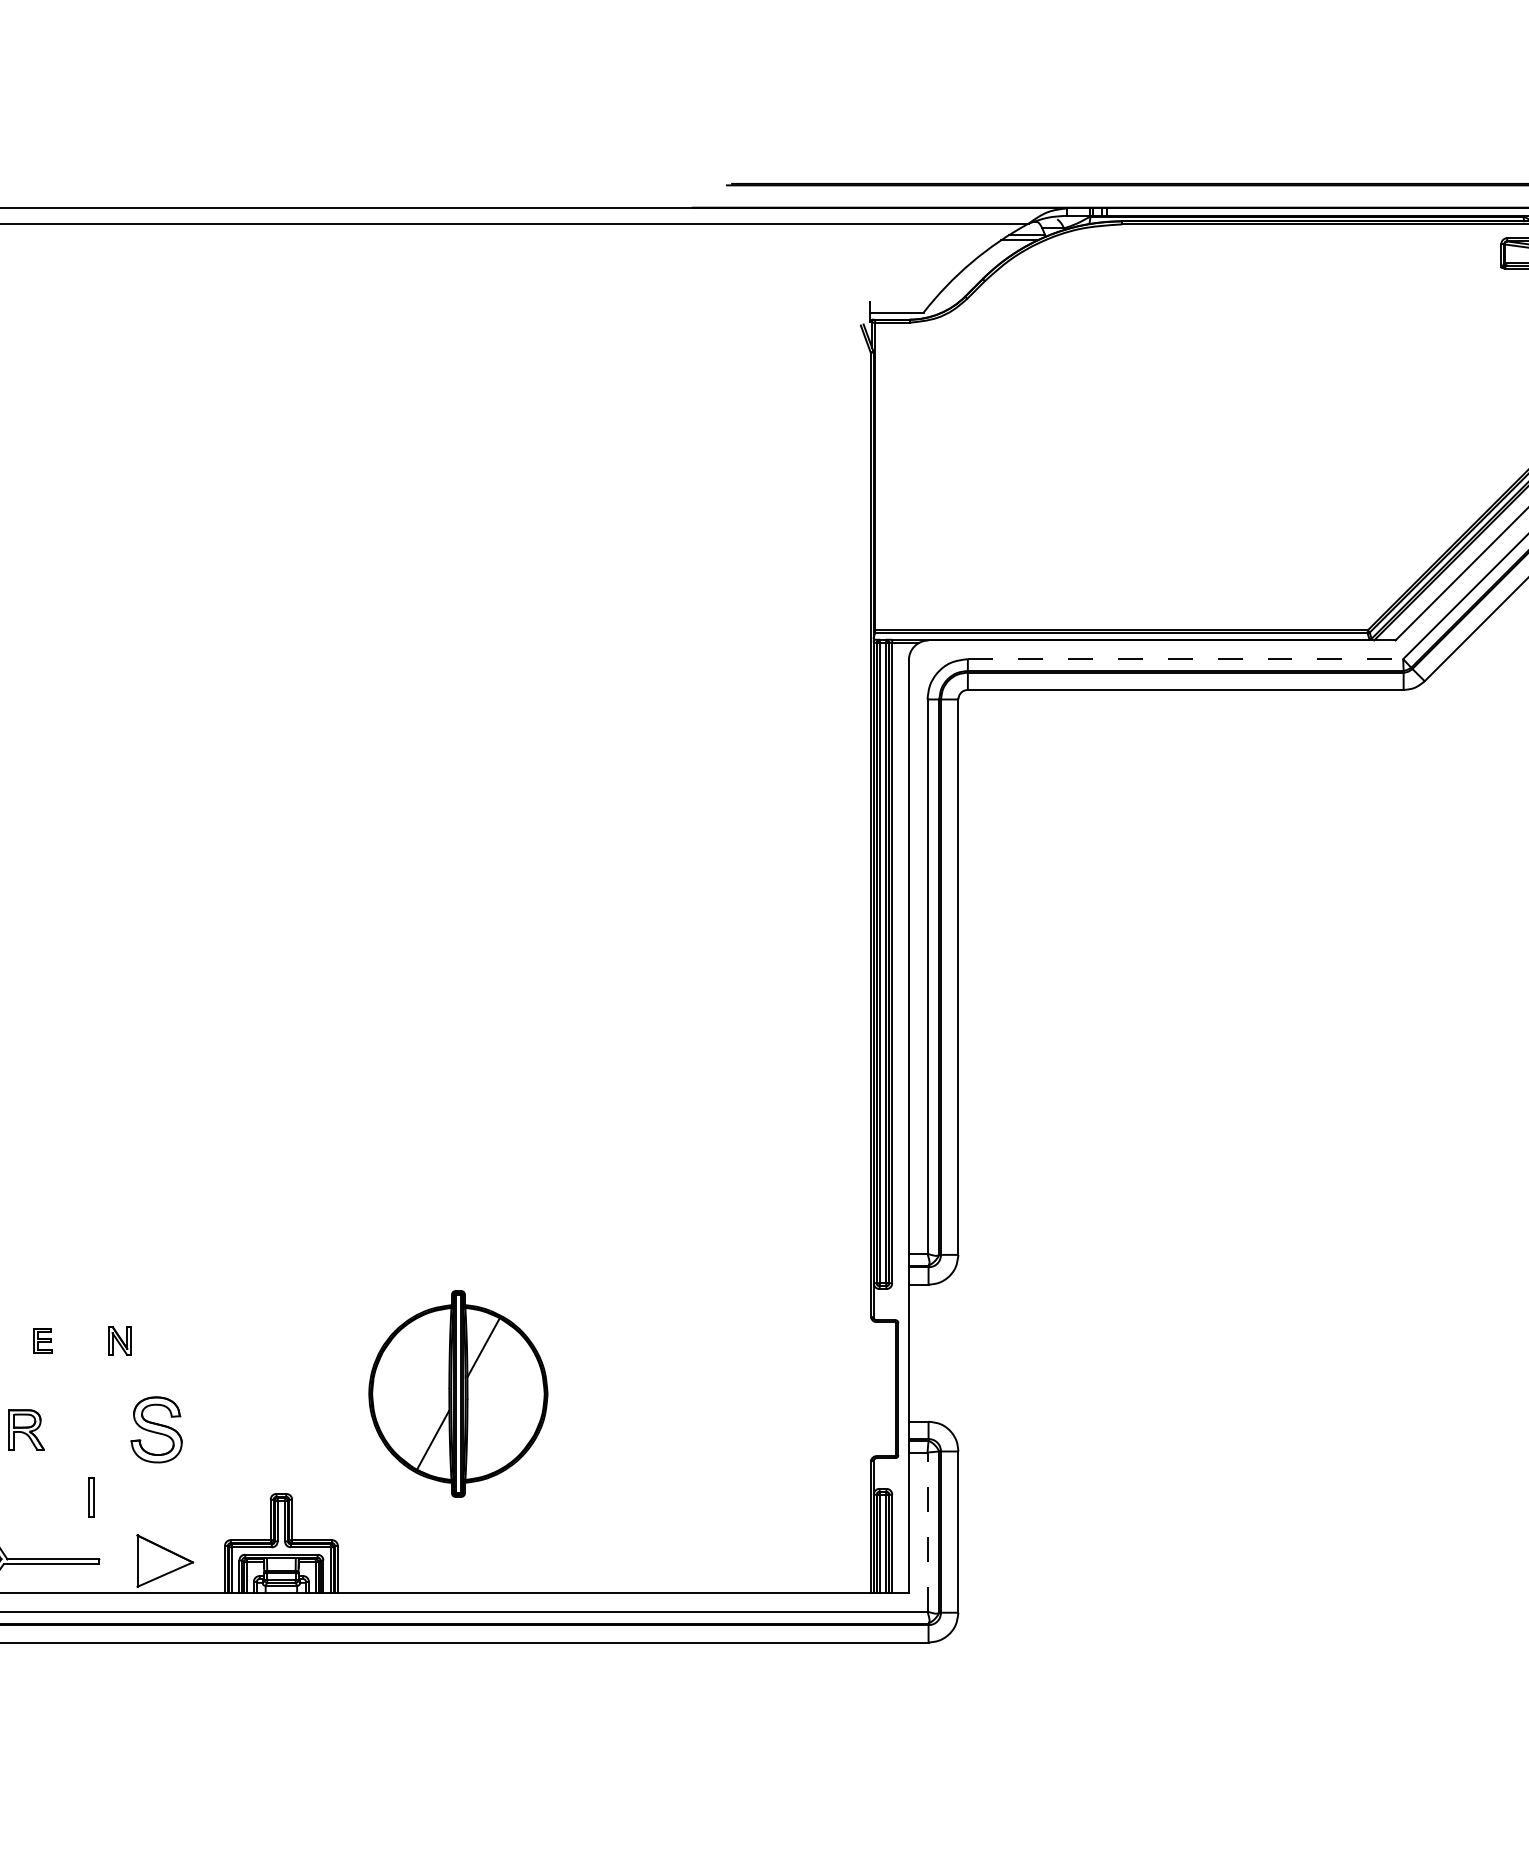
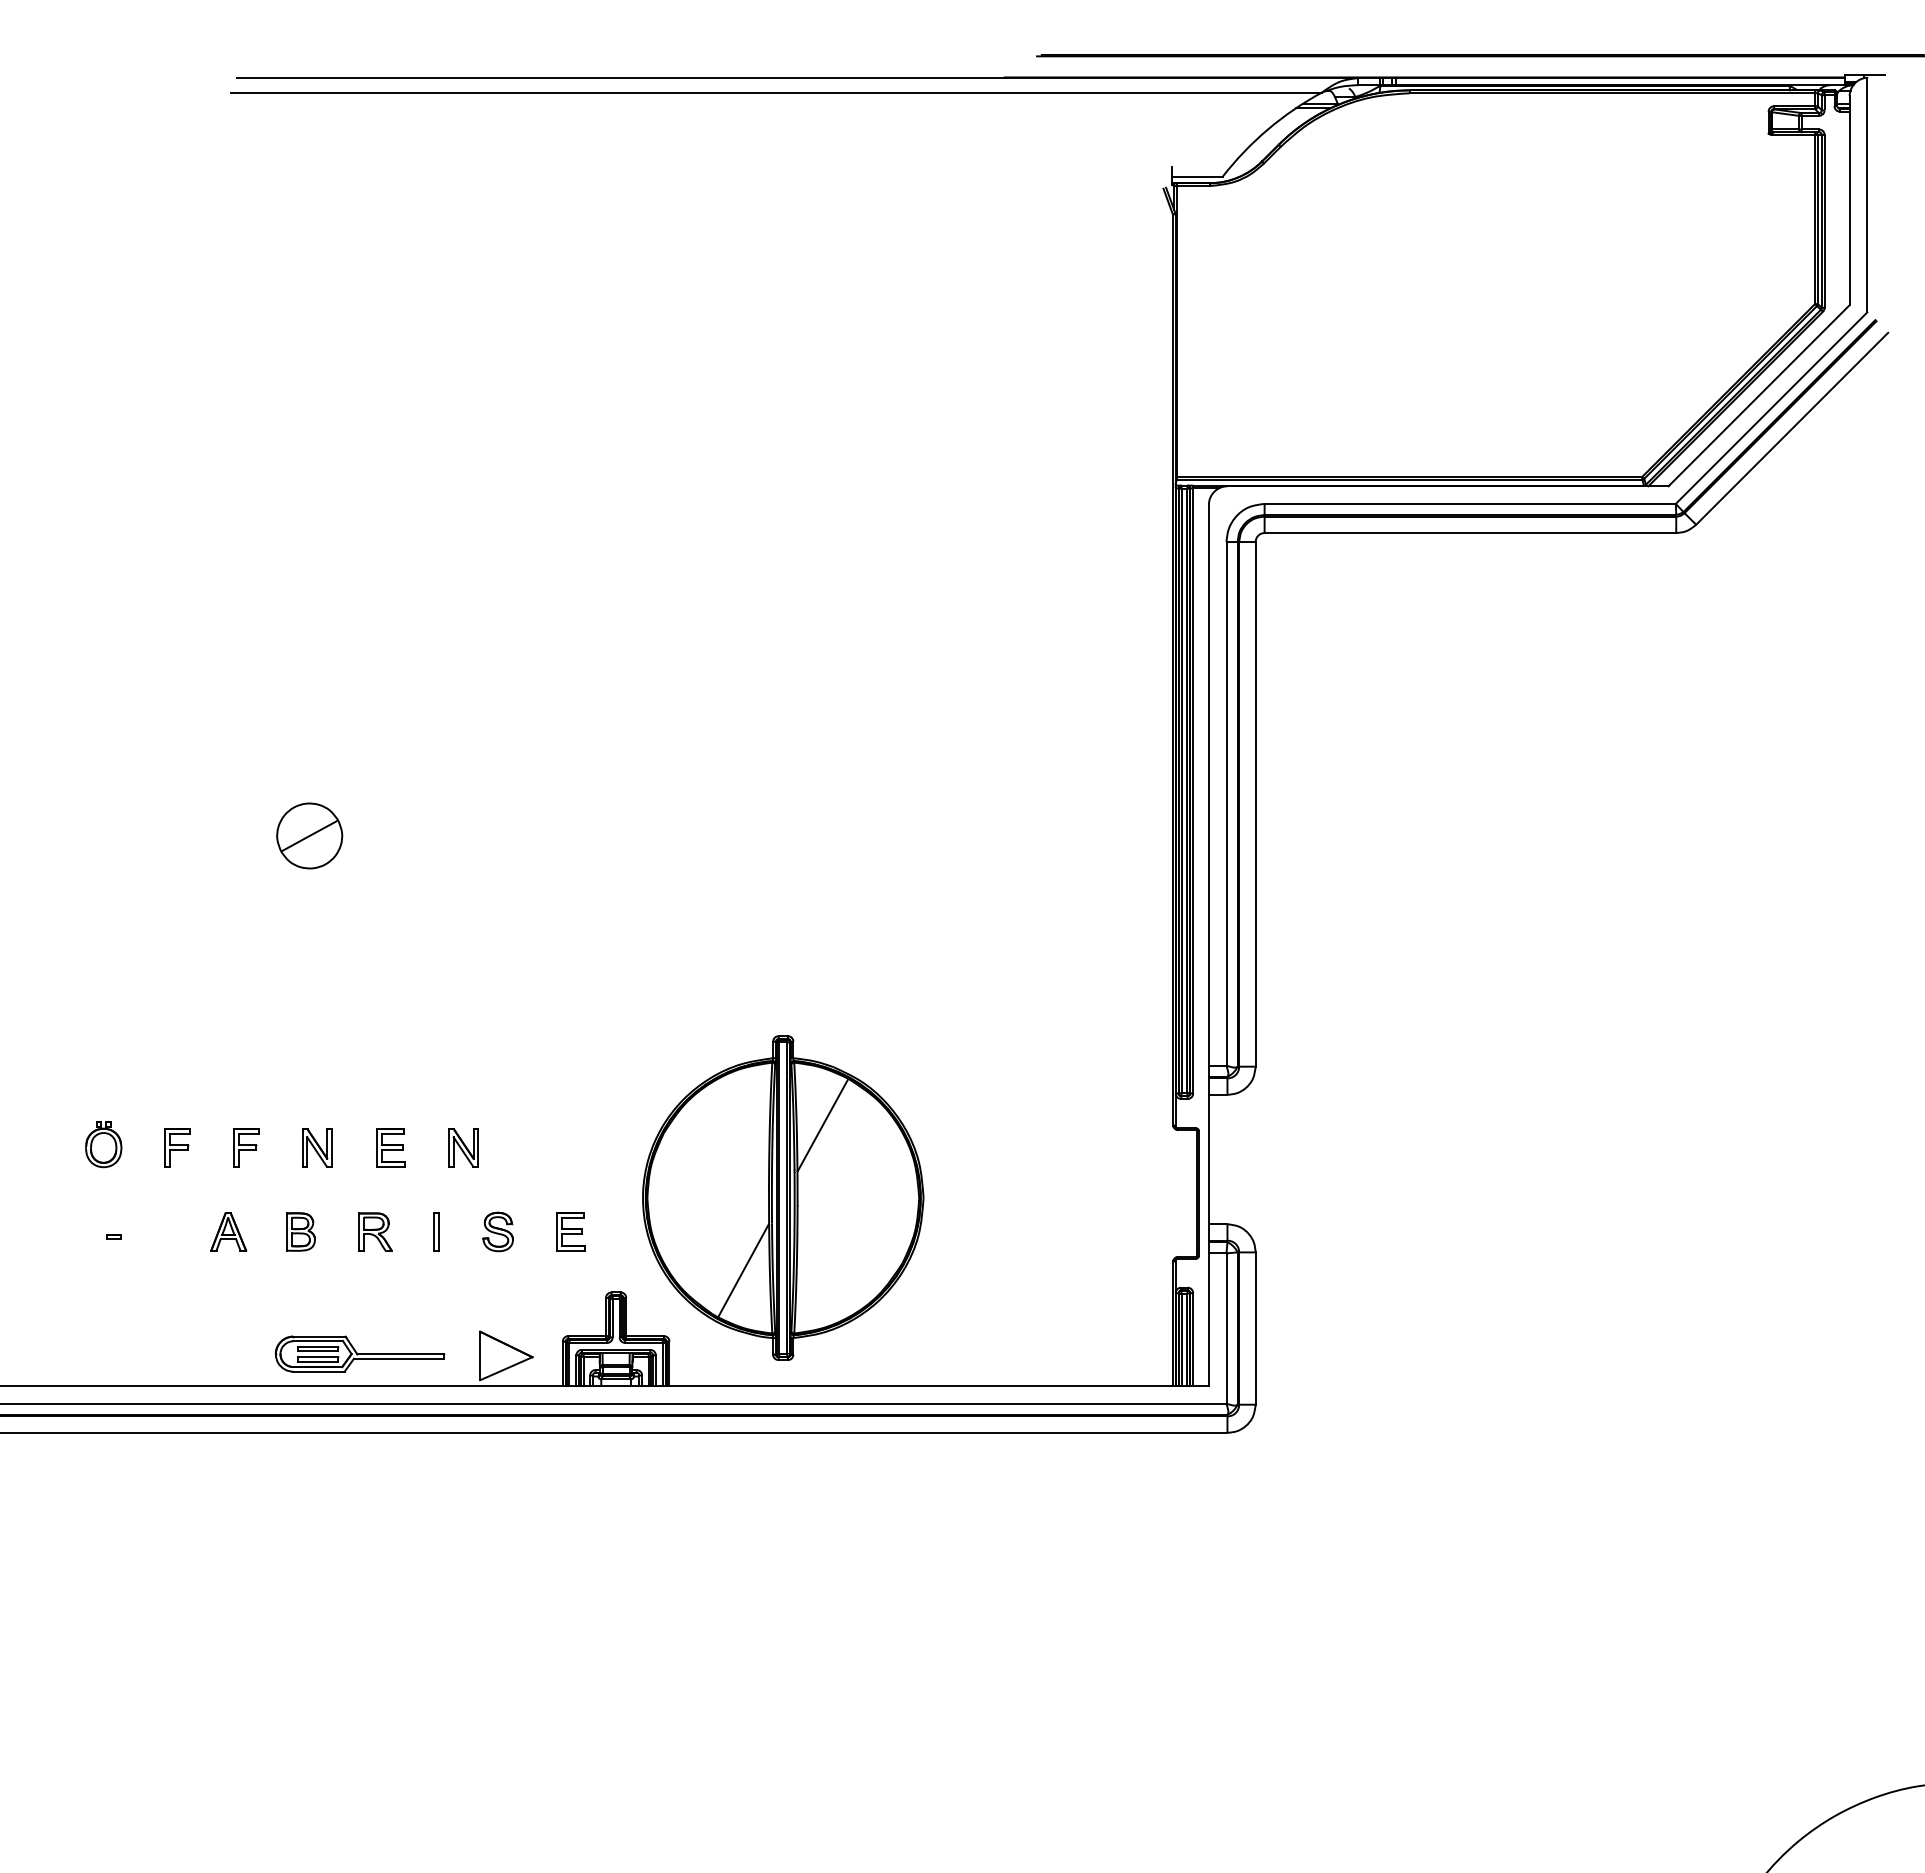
line: (1185, 658) -> (1470, 503), dashed -> solid
part: (42, 1340) -> (390, 1147), size x1.67
part: (119, 1340) -> (463, 1147), size x1.43
part: (458, 1393) -> (783, 1197), size x1.67
part: (155, 1429) -> (497, 1231), size x0.62
part: (233, 1429) -> (570, 1231), added
part: (91, 1497) -> (436, 1231), moved
line: (927, 1532) -> (1226, 1328), dashed -> solid

